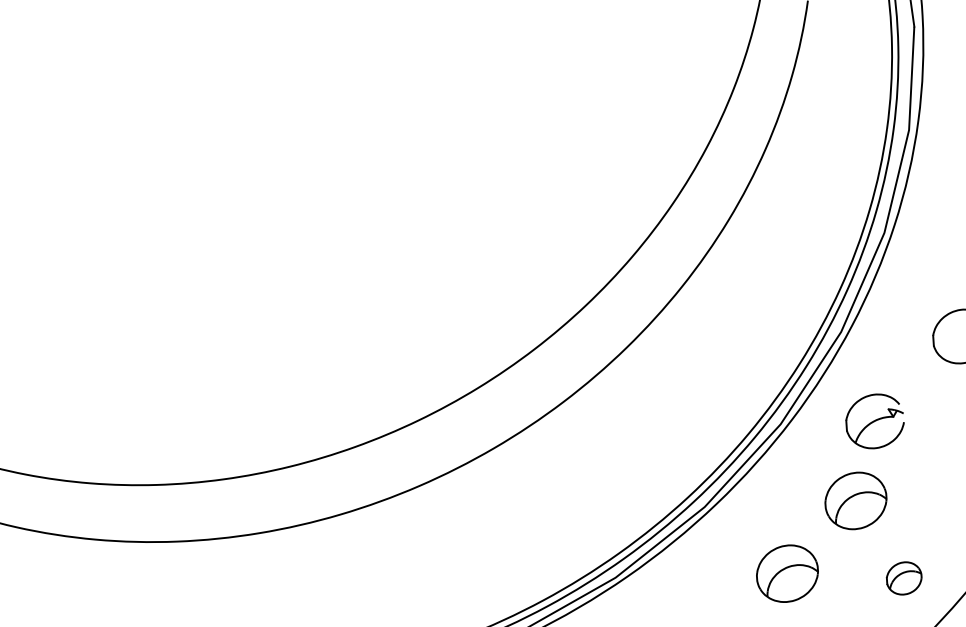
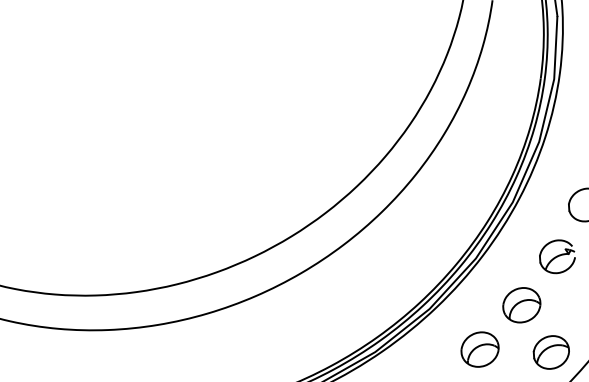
part: (875, 420) -> (557, 256), moved
part: (902, 578) -> (550, 352), size x1.67

